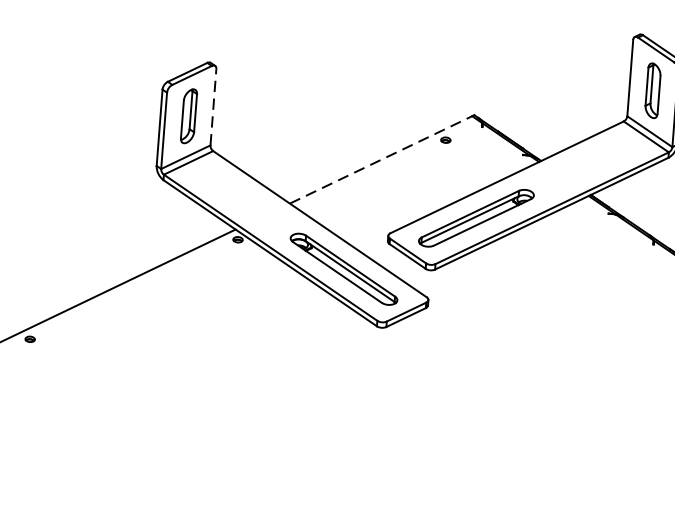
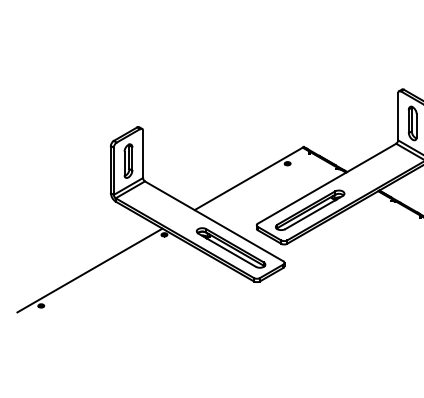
line: (214, 107) -> (143, 154), dashed -> solid
line: (382, 159) -> (249, 178), dashed -> solid

